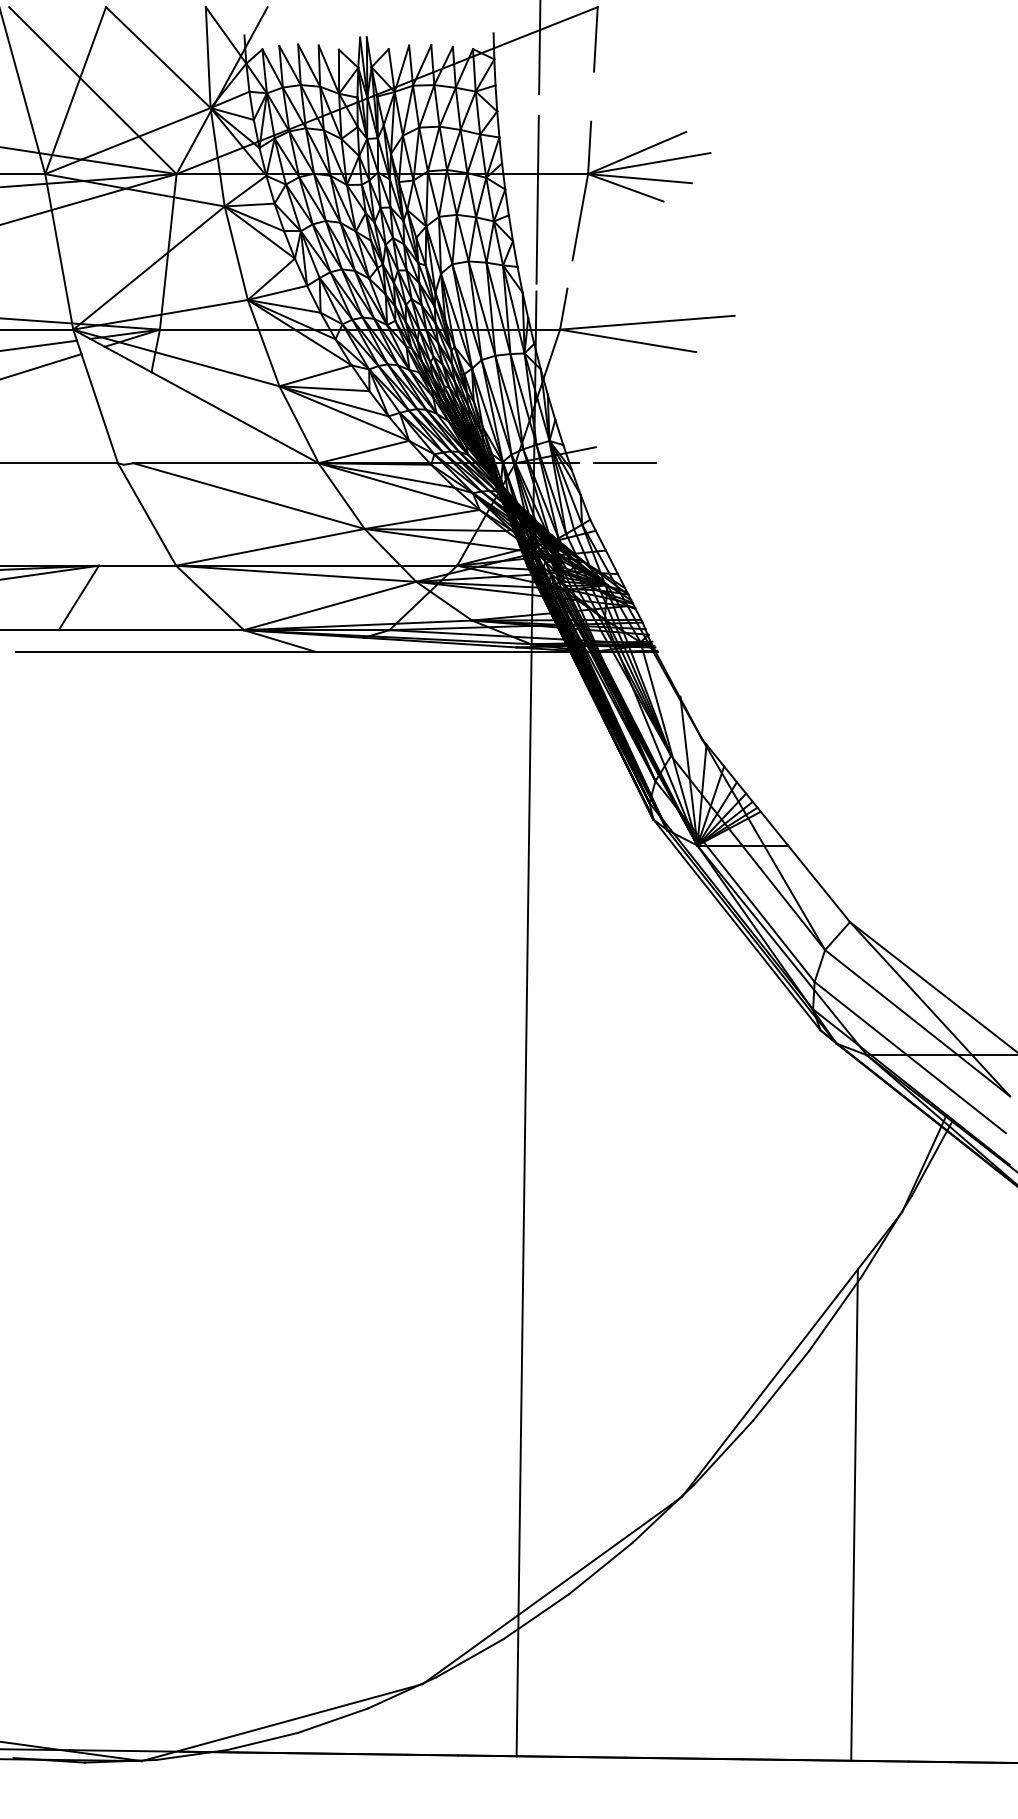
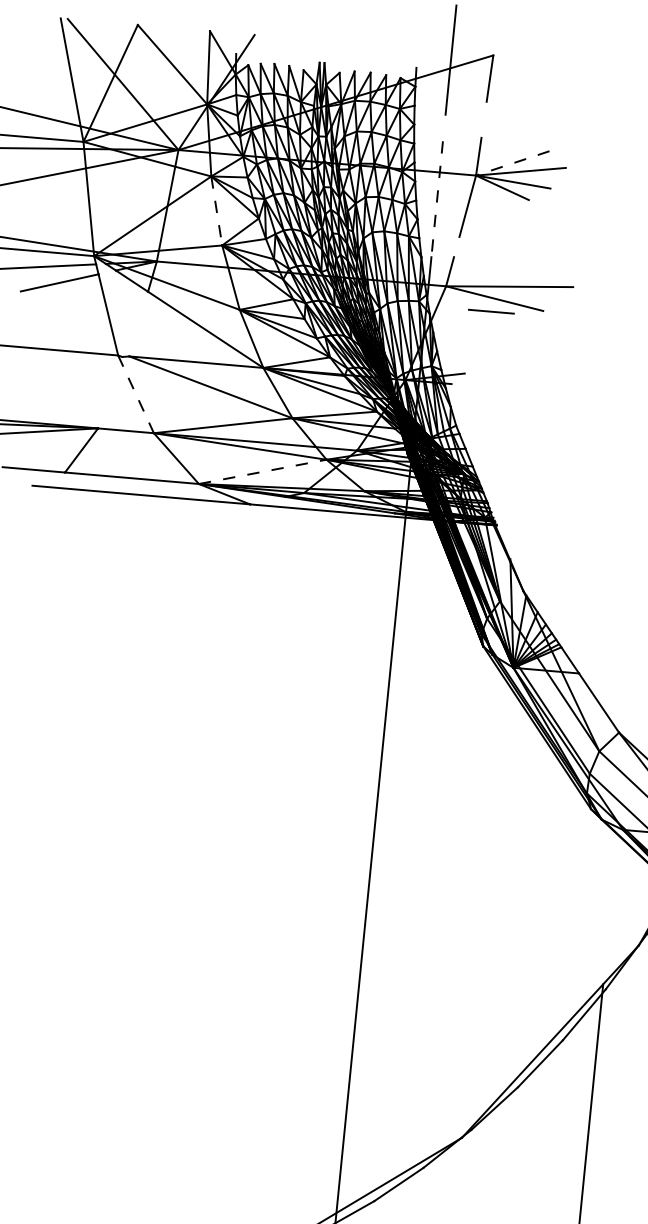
line: (636, 153) -> (512, 163), solid -> dashed
line: (537, 199) -> (437, 190), solid -> dashed
line: (236, 253) -> (216, 211), solid -> dashed
line: (624, 462) -> (490, 311), moved
line: (147, 514) -> (136, 394), solid -> dashed
line: (330, 605) -> (263, 471), solid -> dashed

